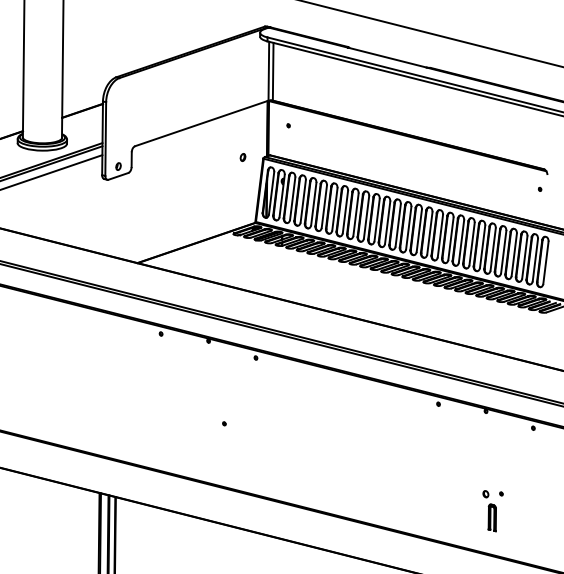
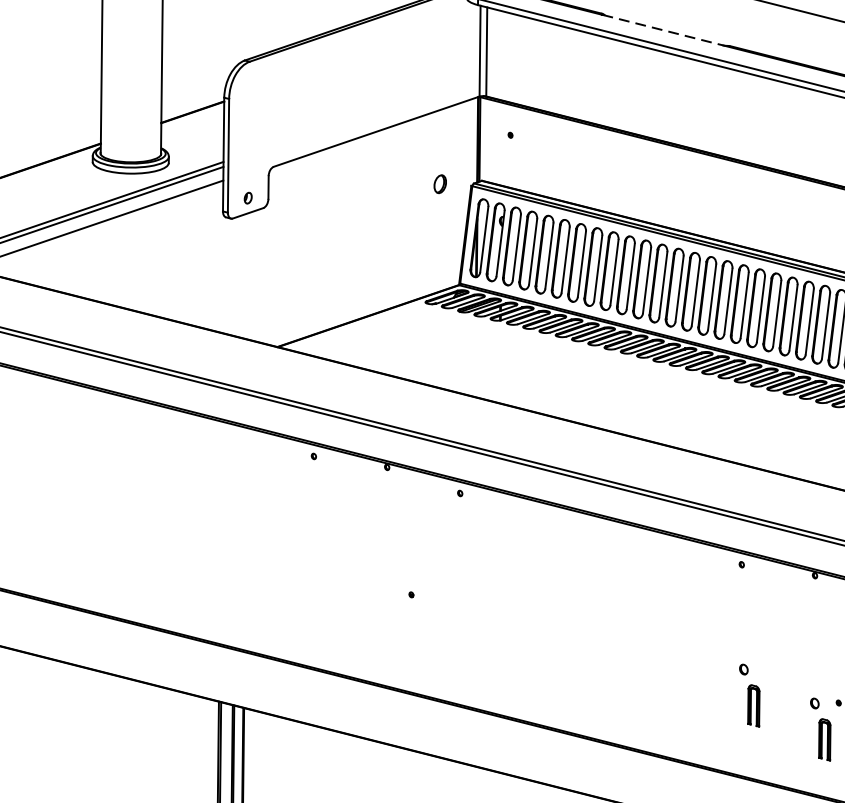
line: (387, 57) -> (663, 29), solid -> dashed
part: (242, 157) -> (439, 184), size x1.6
part: (443, 489) -> (749, 696), added

